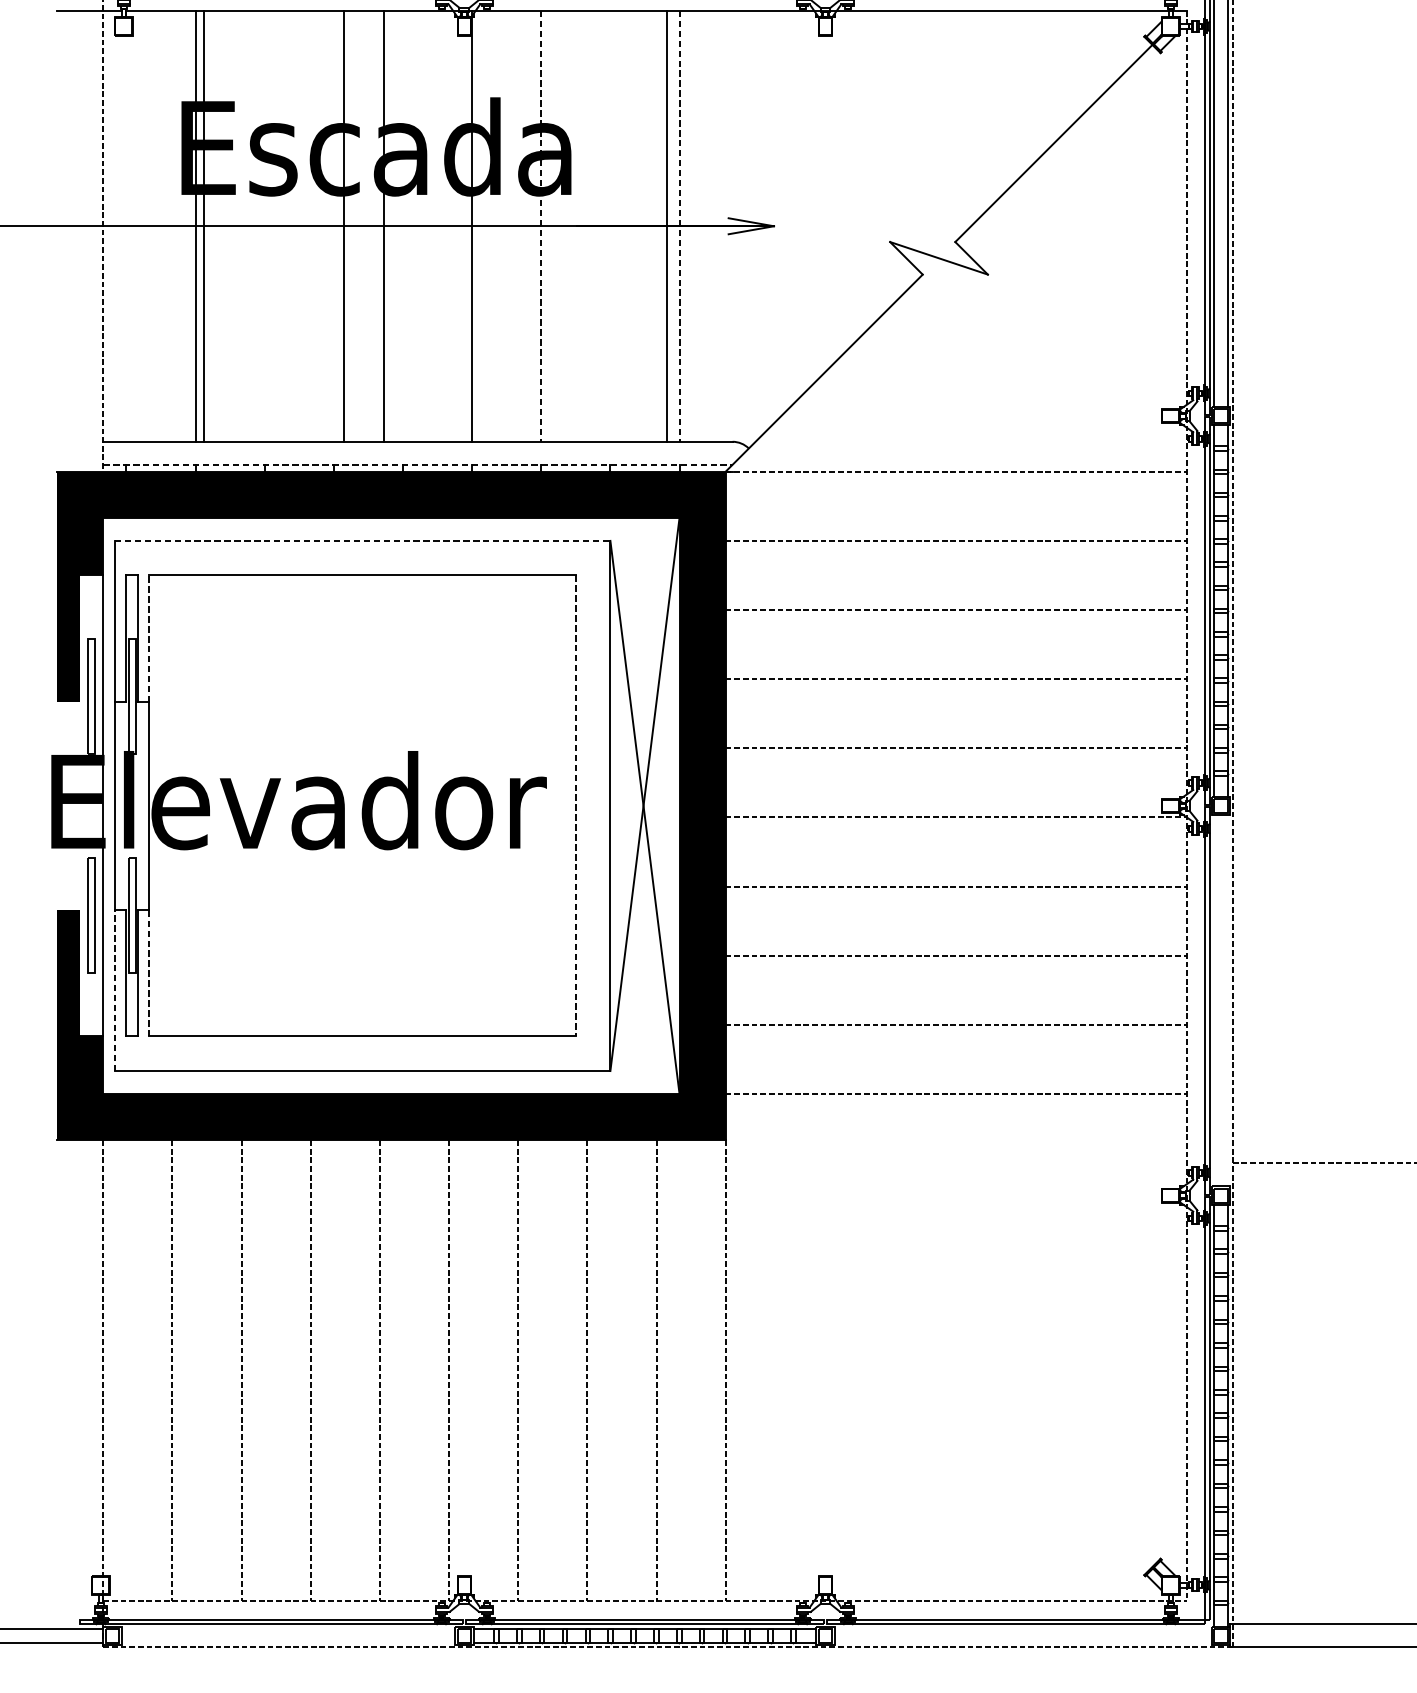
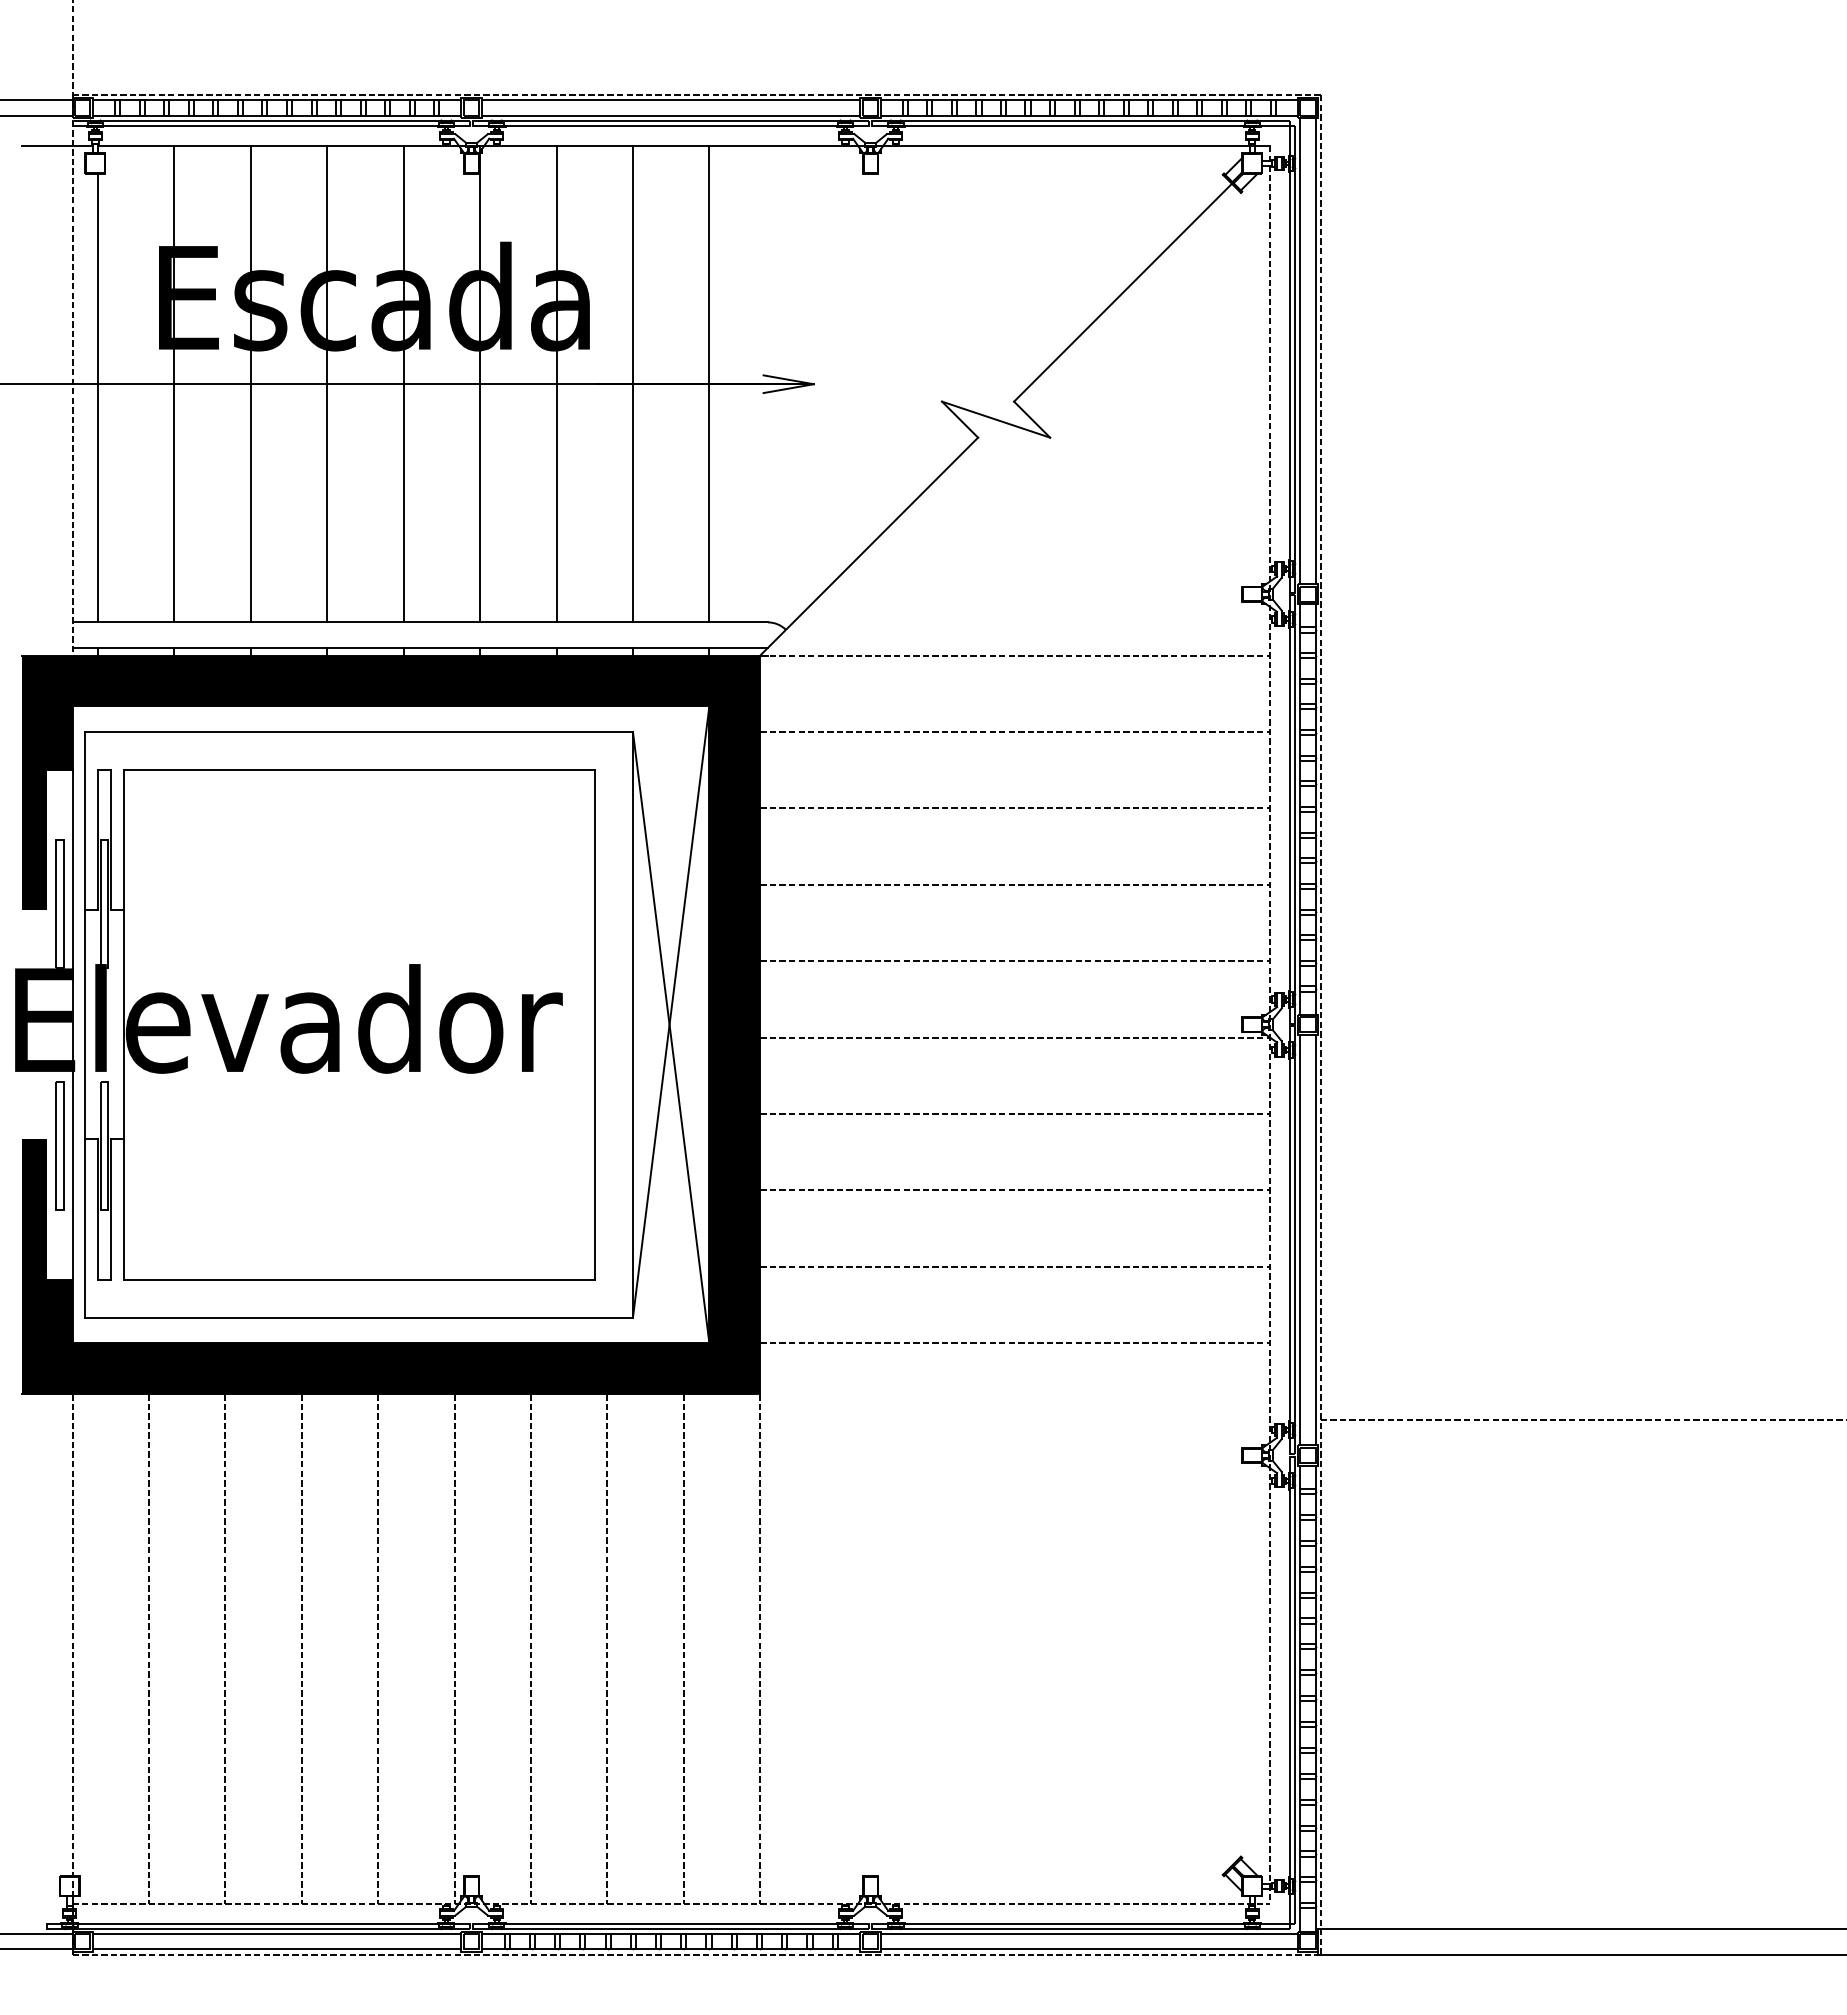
line: (203, 226) -> (250, 384), moved
line: (343, 226) -> (403, 384), moved
line: (384, 226) -> (327, 384), moved
line: (541, 226) -> (556, 384), dashed -> solid
line: (666, 226) -> (632, 384), moved
line: (679, 226) -> (709, 384), dashed -> solid
line: (126, 238) -> (98, 397), added
line: (418, 464) -> (420, 647), dashed -> solid
line: (362, 540) -> (359, 731), dashed -> solid
line: (149, 638) -> (123, 839), dashed -> solid
line: (575, 805) -> (594, 1024), dashed -> solid
line: (149, 973) -> (123, 1209), dashed -> solid
line: (115, 990) -> (85, 1228), dashed -> solid
line: (1214, 1001) -> (1300, 1240), added
line: (1228, 1001) -> (1315, 1240), added
line: (287, 1629) -> (276, 1934), added
line: (1022, 1629) -> (1088, 1934), added
line: (287, 1642) -> (276, 1949), added
line: (1022, 1642) -> (1088, 1949), added

